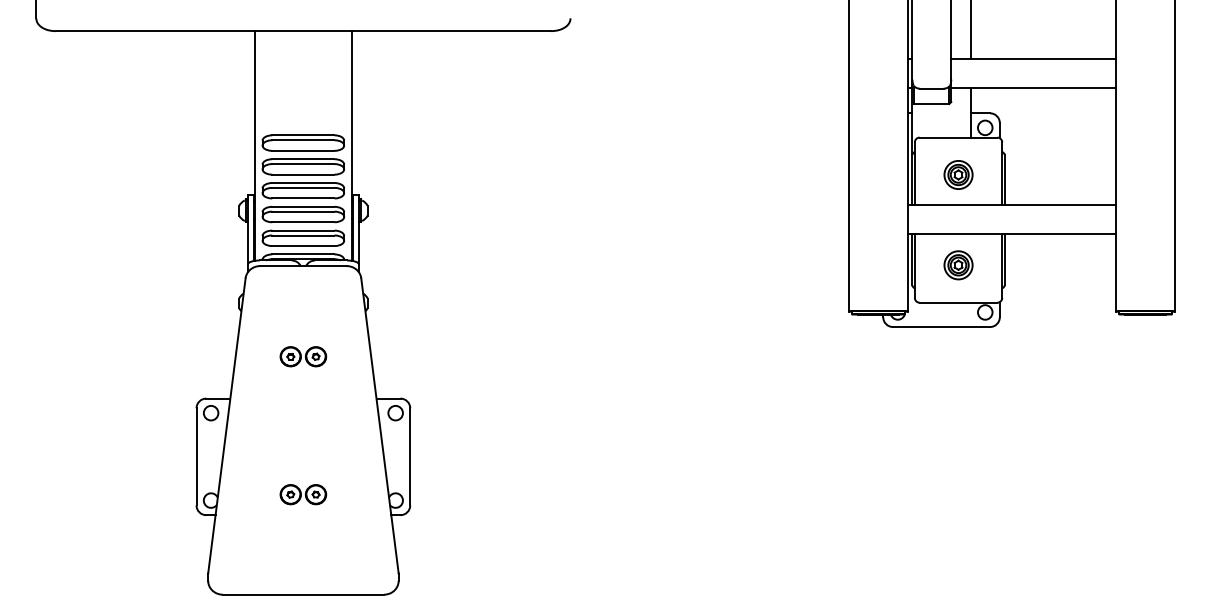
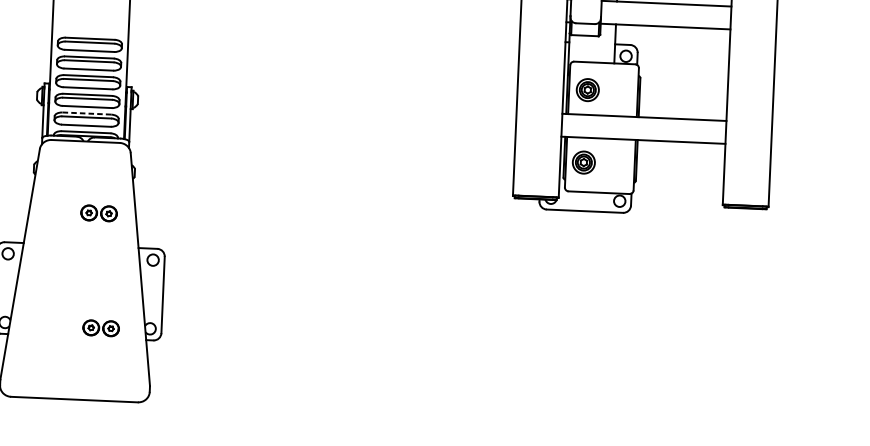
part: (958, 174) -> (587, 89), moved
line: (302, 230) -> (86, 113), solid -> dashed
part: (958, 265) -> (583, 162), moved
part: (303, 356) -> (99, 213), moved
part: (303, 494) -> (101, 328), moved

